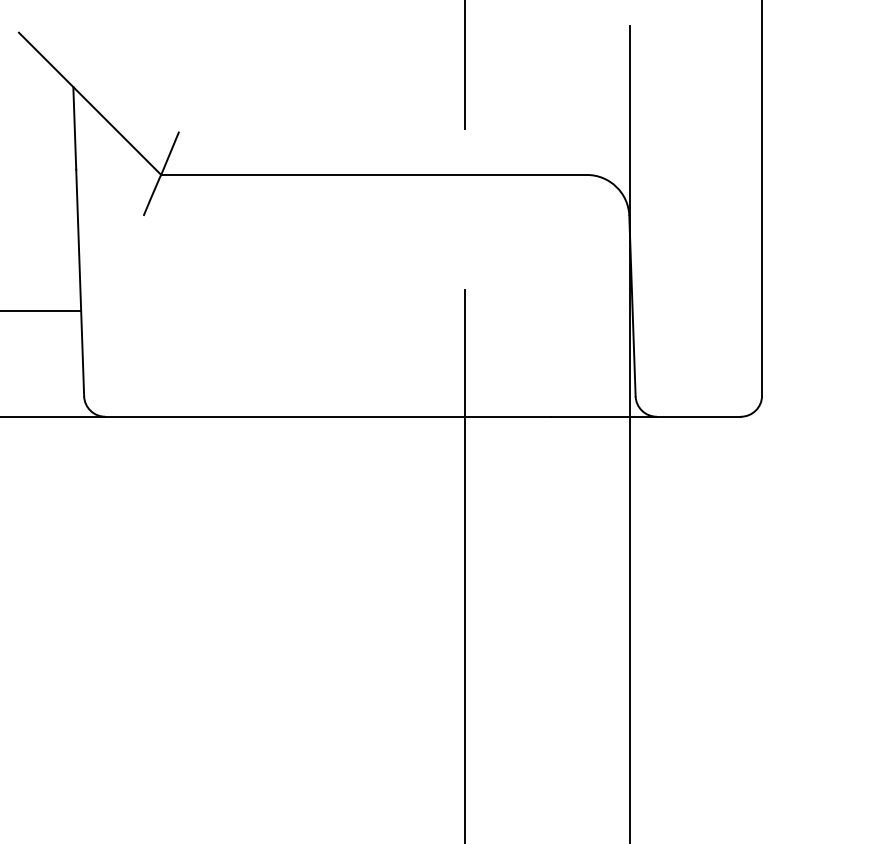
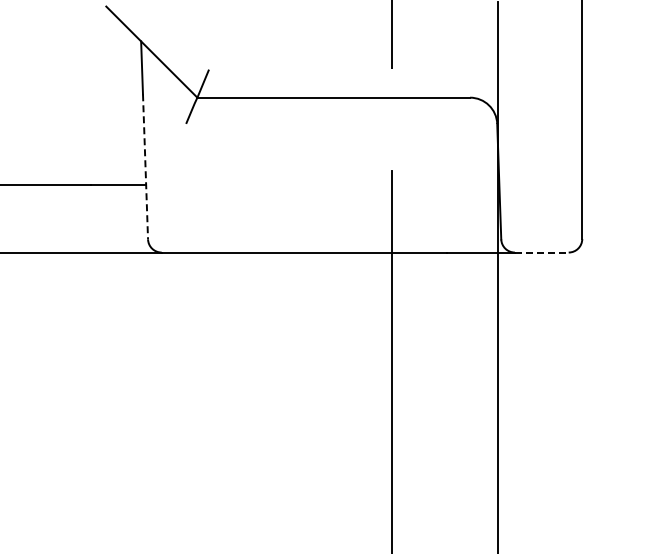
line: (80, 282) -> (145, 166), solid -> dashed
line: (698, 416) -> (541, 252), solid -> dashed

